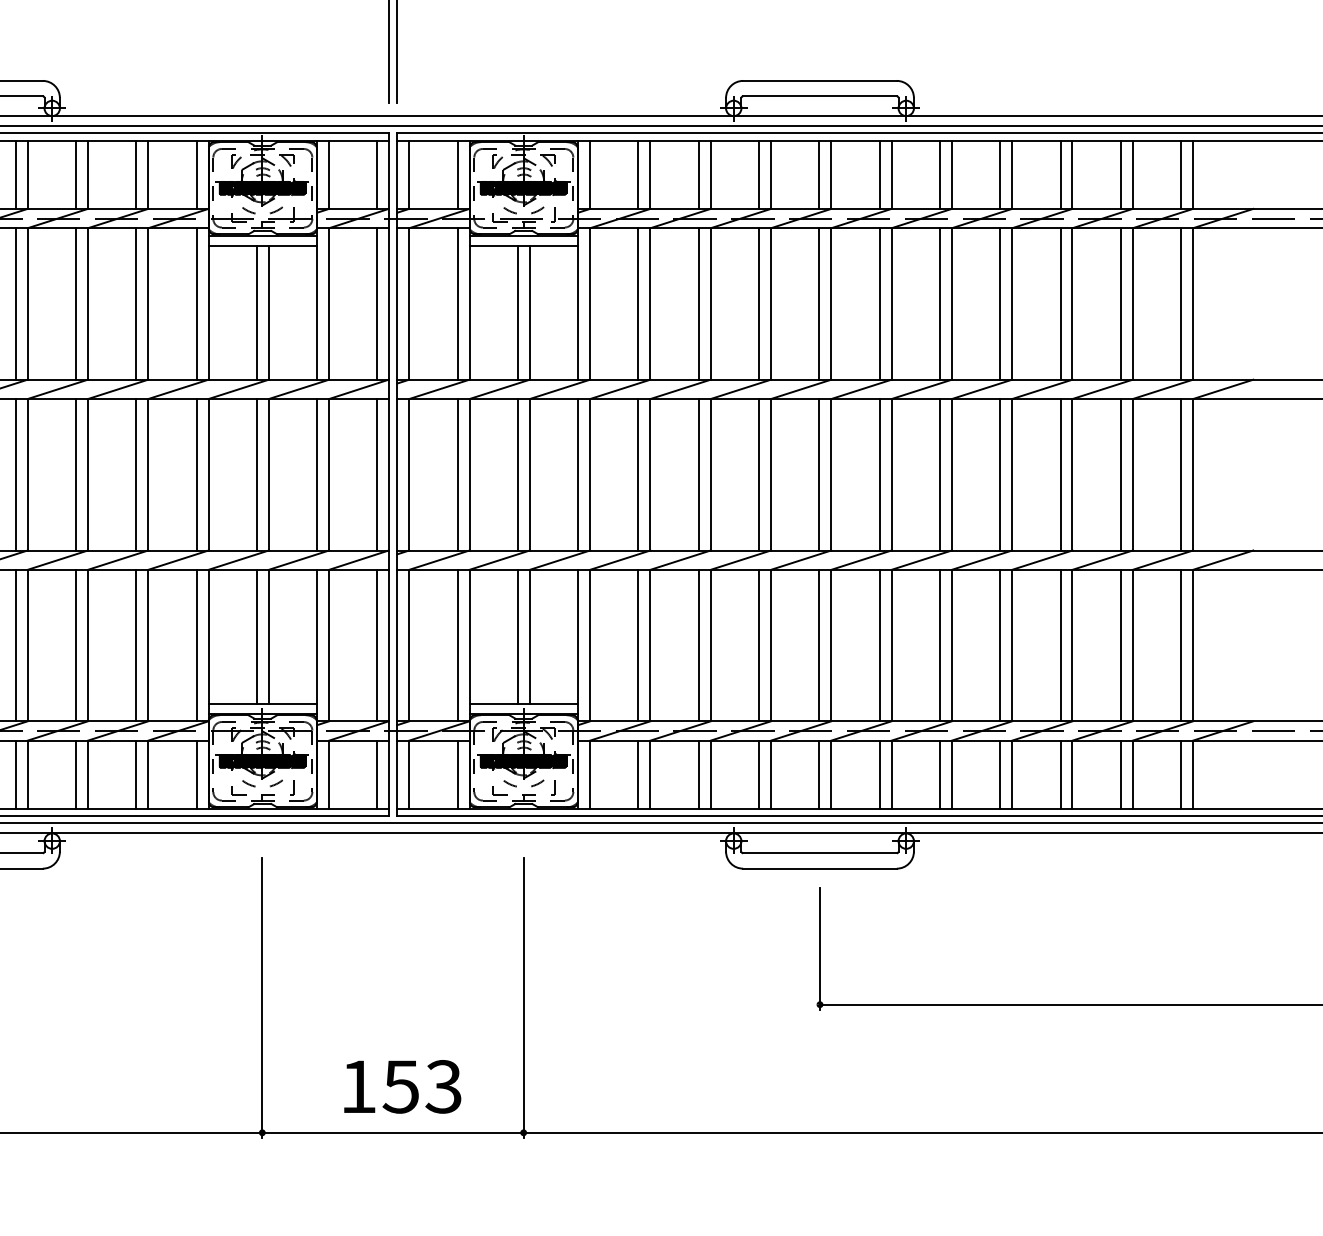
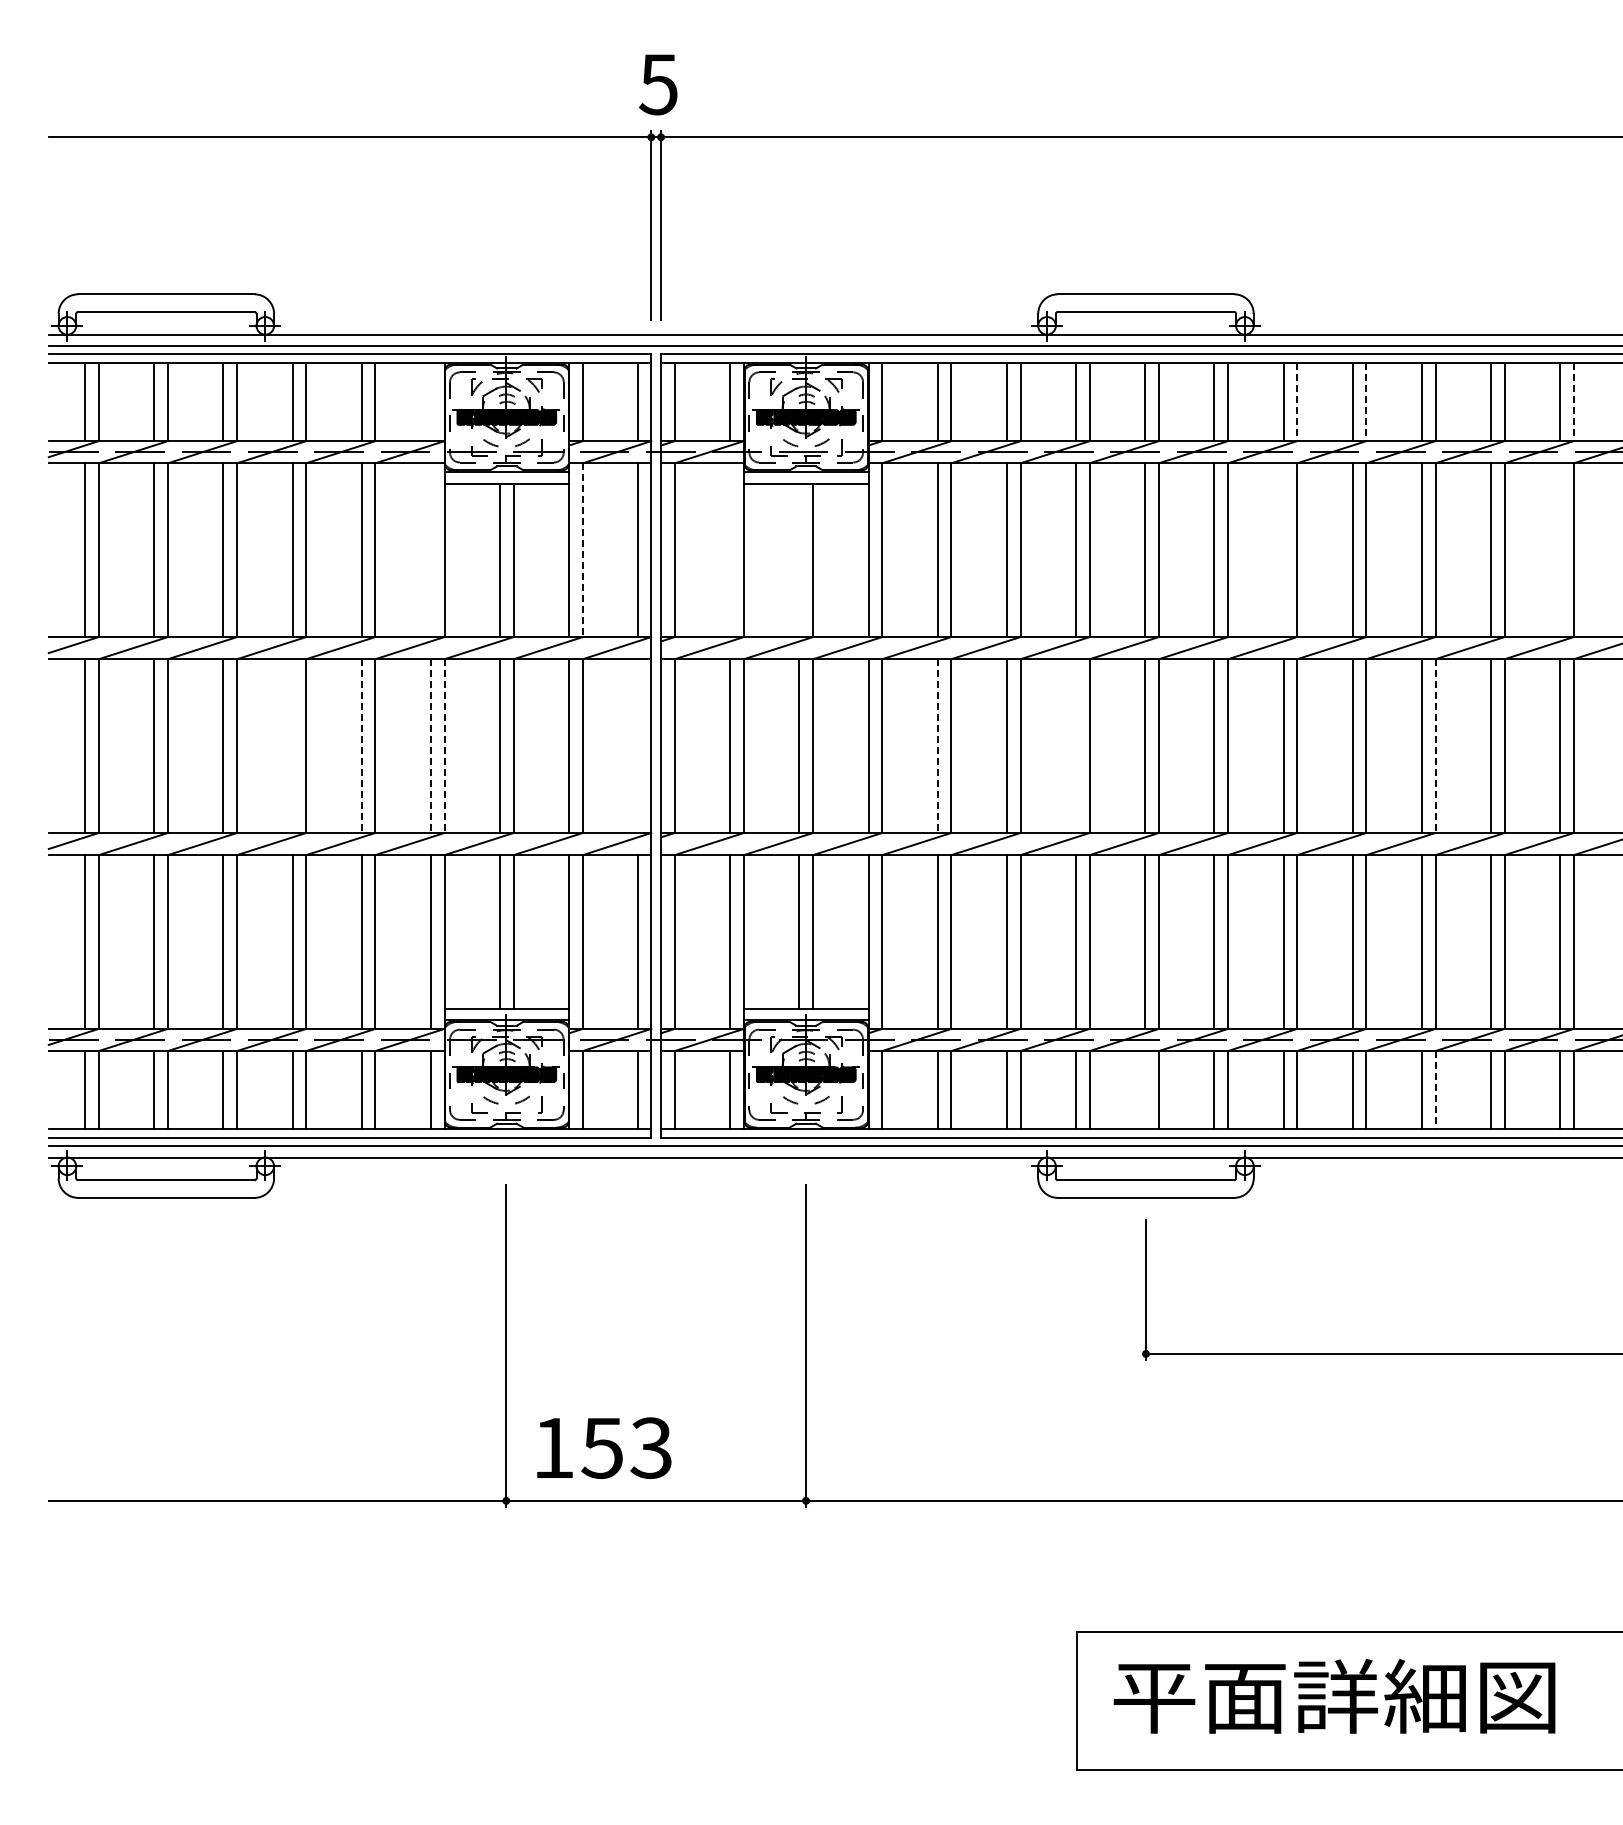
line: (196, 175) -> (430, 402), removed
line: (952, 175) -> (1297, 402), solid -> dashed
line: (1012, 175) -> (1366, 402), solid -> dashed
line: (1192, 175) -> (1573, 402), solid -> dashed
line: (196, 304) -> (430, 550), removed
line: (328, 304) -> (582, 550), solid -> dashed
line: (457, 304) -> (730, 550), removed
line: (939, 304) -> (1283, 550), removed
line: (1181, 304) -> (1560, 550), removed
line: (517, 312) -> (799, 560), removed
line: (75, 474) -> (292, 745), removed
line: (376, 474) -> (637, 745), removed
line: (759, 474) -> (1076, 745), removed
line: (136, 475) -> (361, 746), solid -> dashed
line: (196, 475) -> (430, 746), solid -> dashed
line: (208, 475) -> (444, 746), solid -> dashed
line: (638, 475) -> (937, 746), solid -> dashed
line: (1072, 475) -> (1435, 746), solid -> dashed
line: (819, 775) -> (1145, 1090), removed
line: (1072, 775) -> (1435, 1090), solid -> dashed
text: (402, 1086) -> (604, 1447), moved

